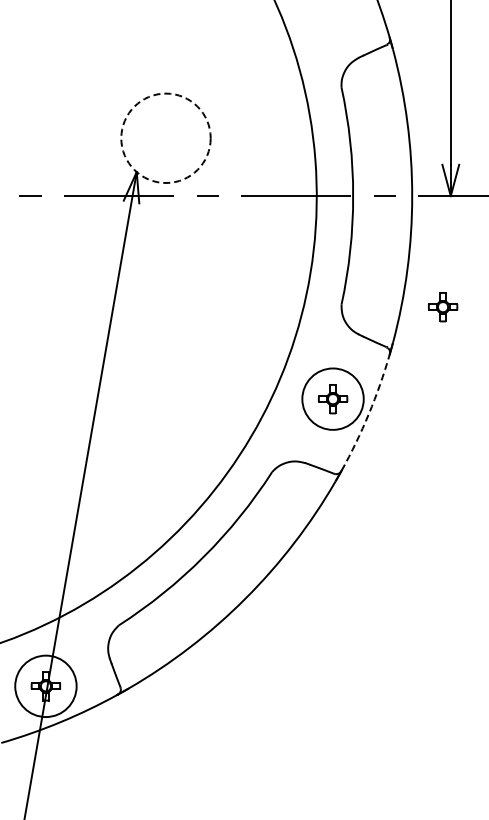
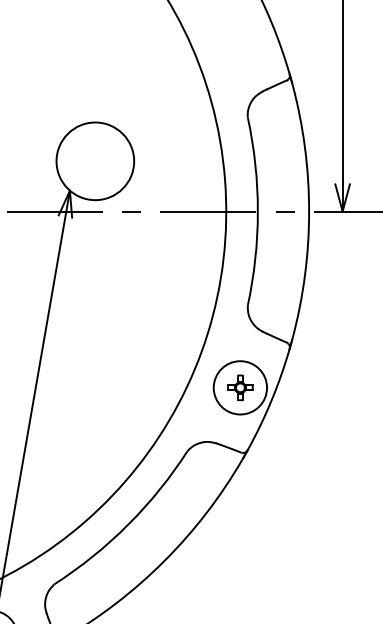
circle: (165, 138) -> (94, 161), dashed -> solid
part: (443, 307) -> (336, 308), removed
arc: (368, 414) -> (271, 401), dashed -> solid

